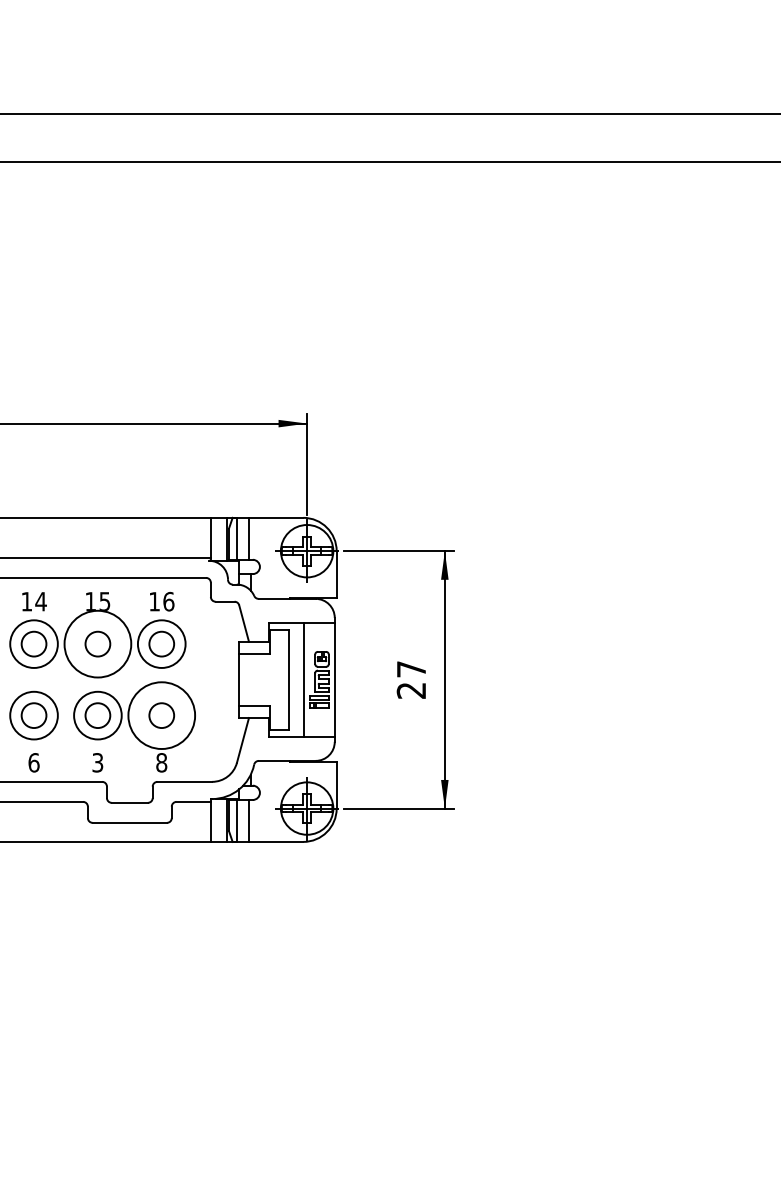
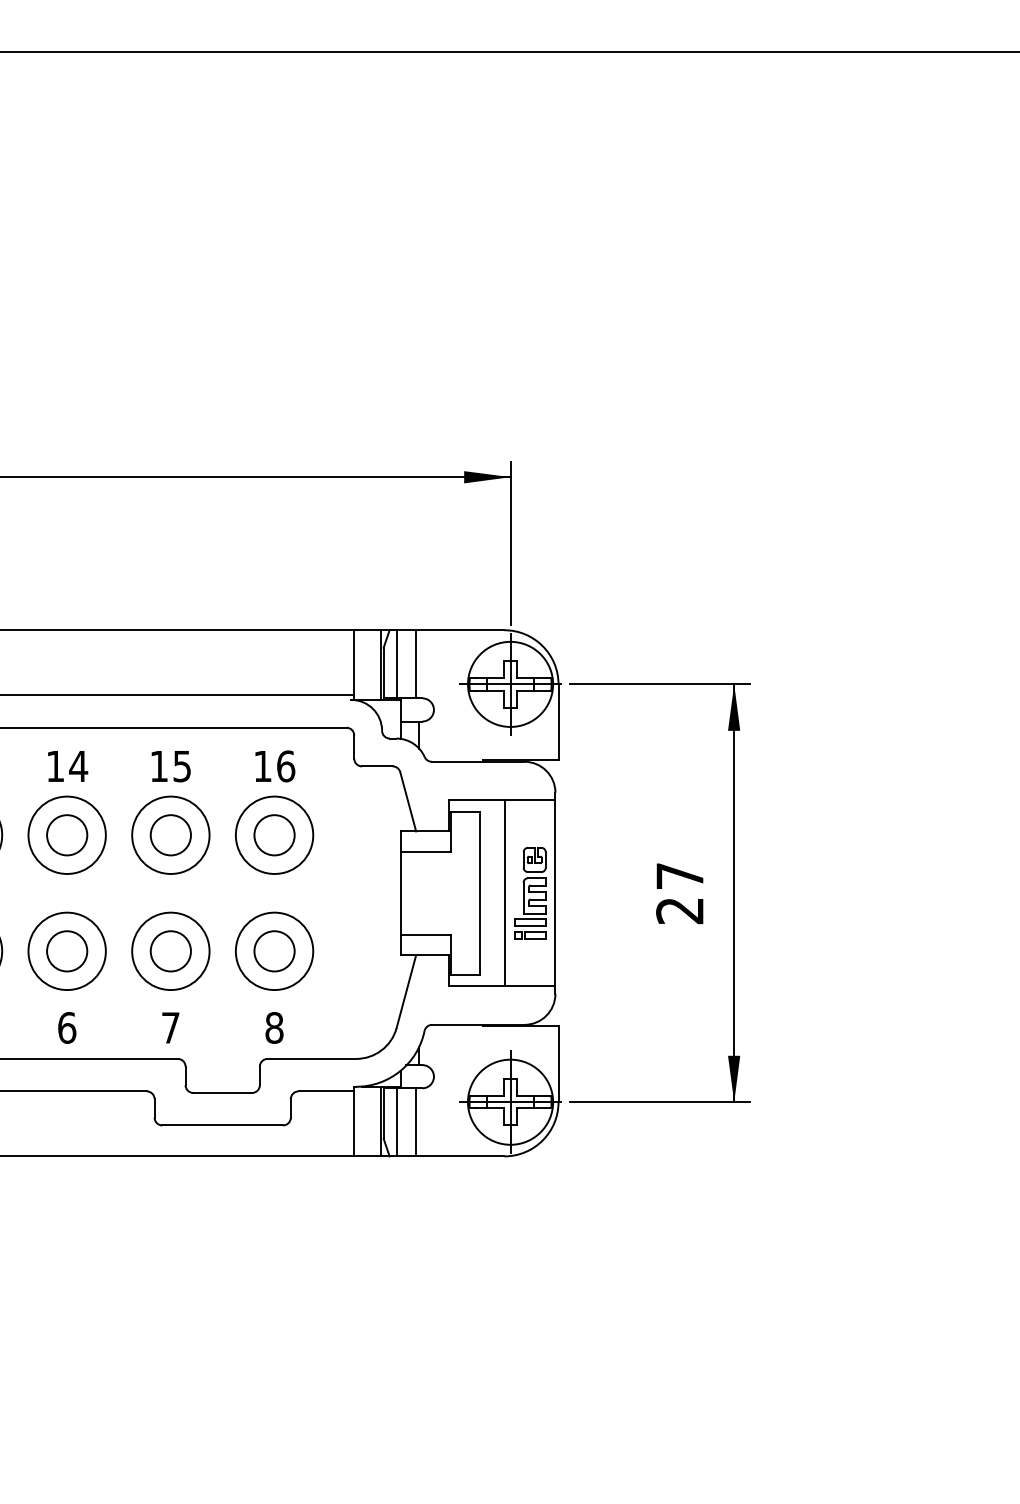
circle: (97, 643) -> (170, 834), size x0.71
circle: (161, 715) -> (274, 951), size x0.71
text: (97, 762) -> (170, 1027), 3 -> 7

